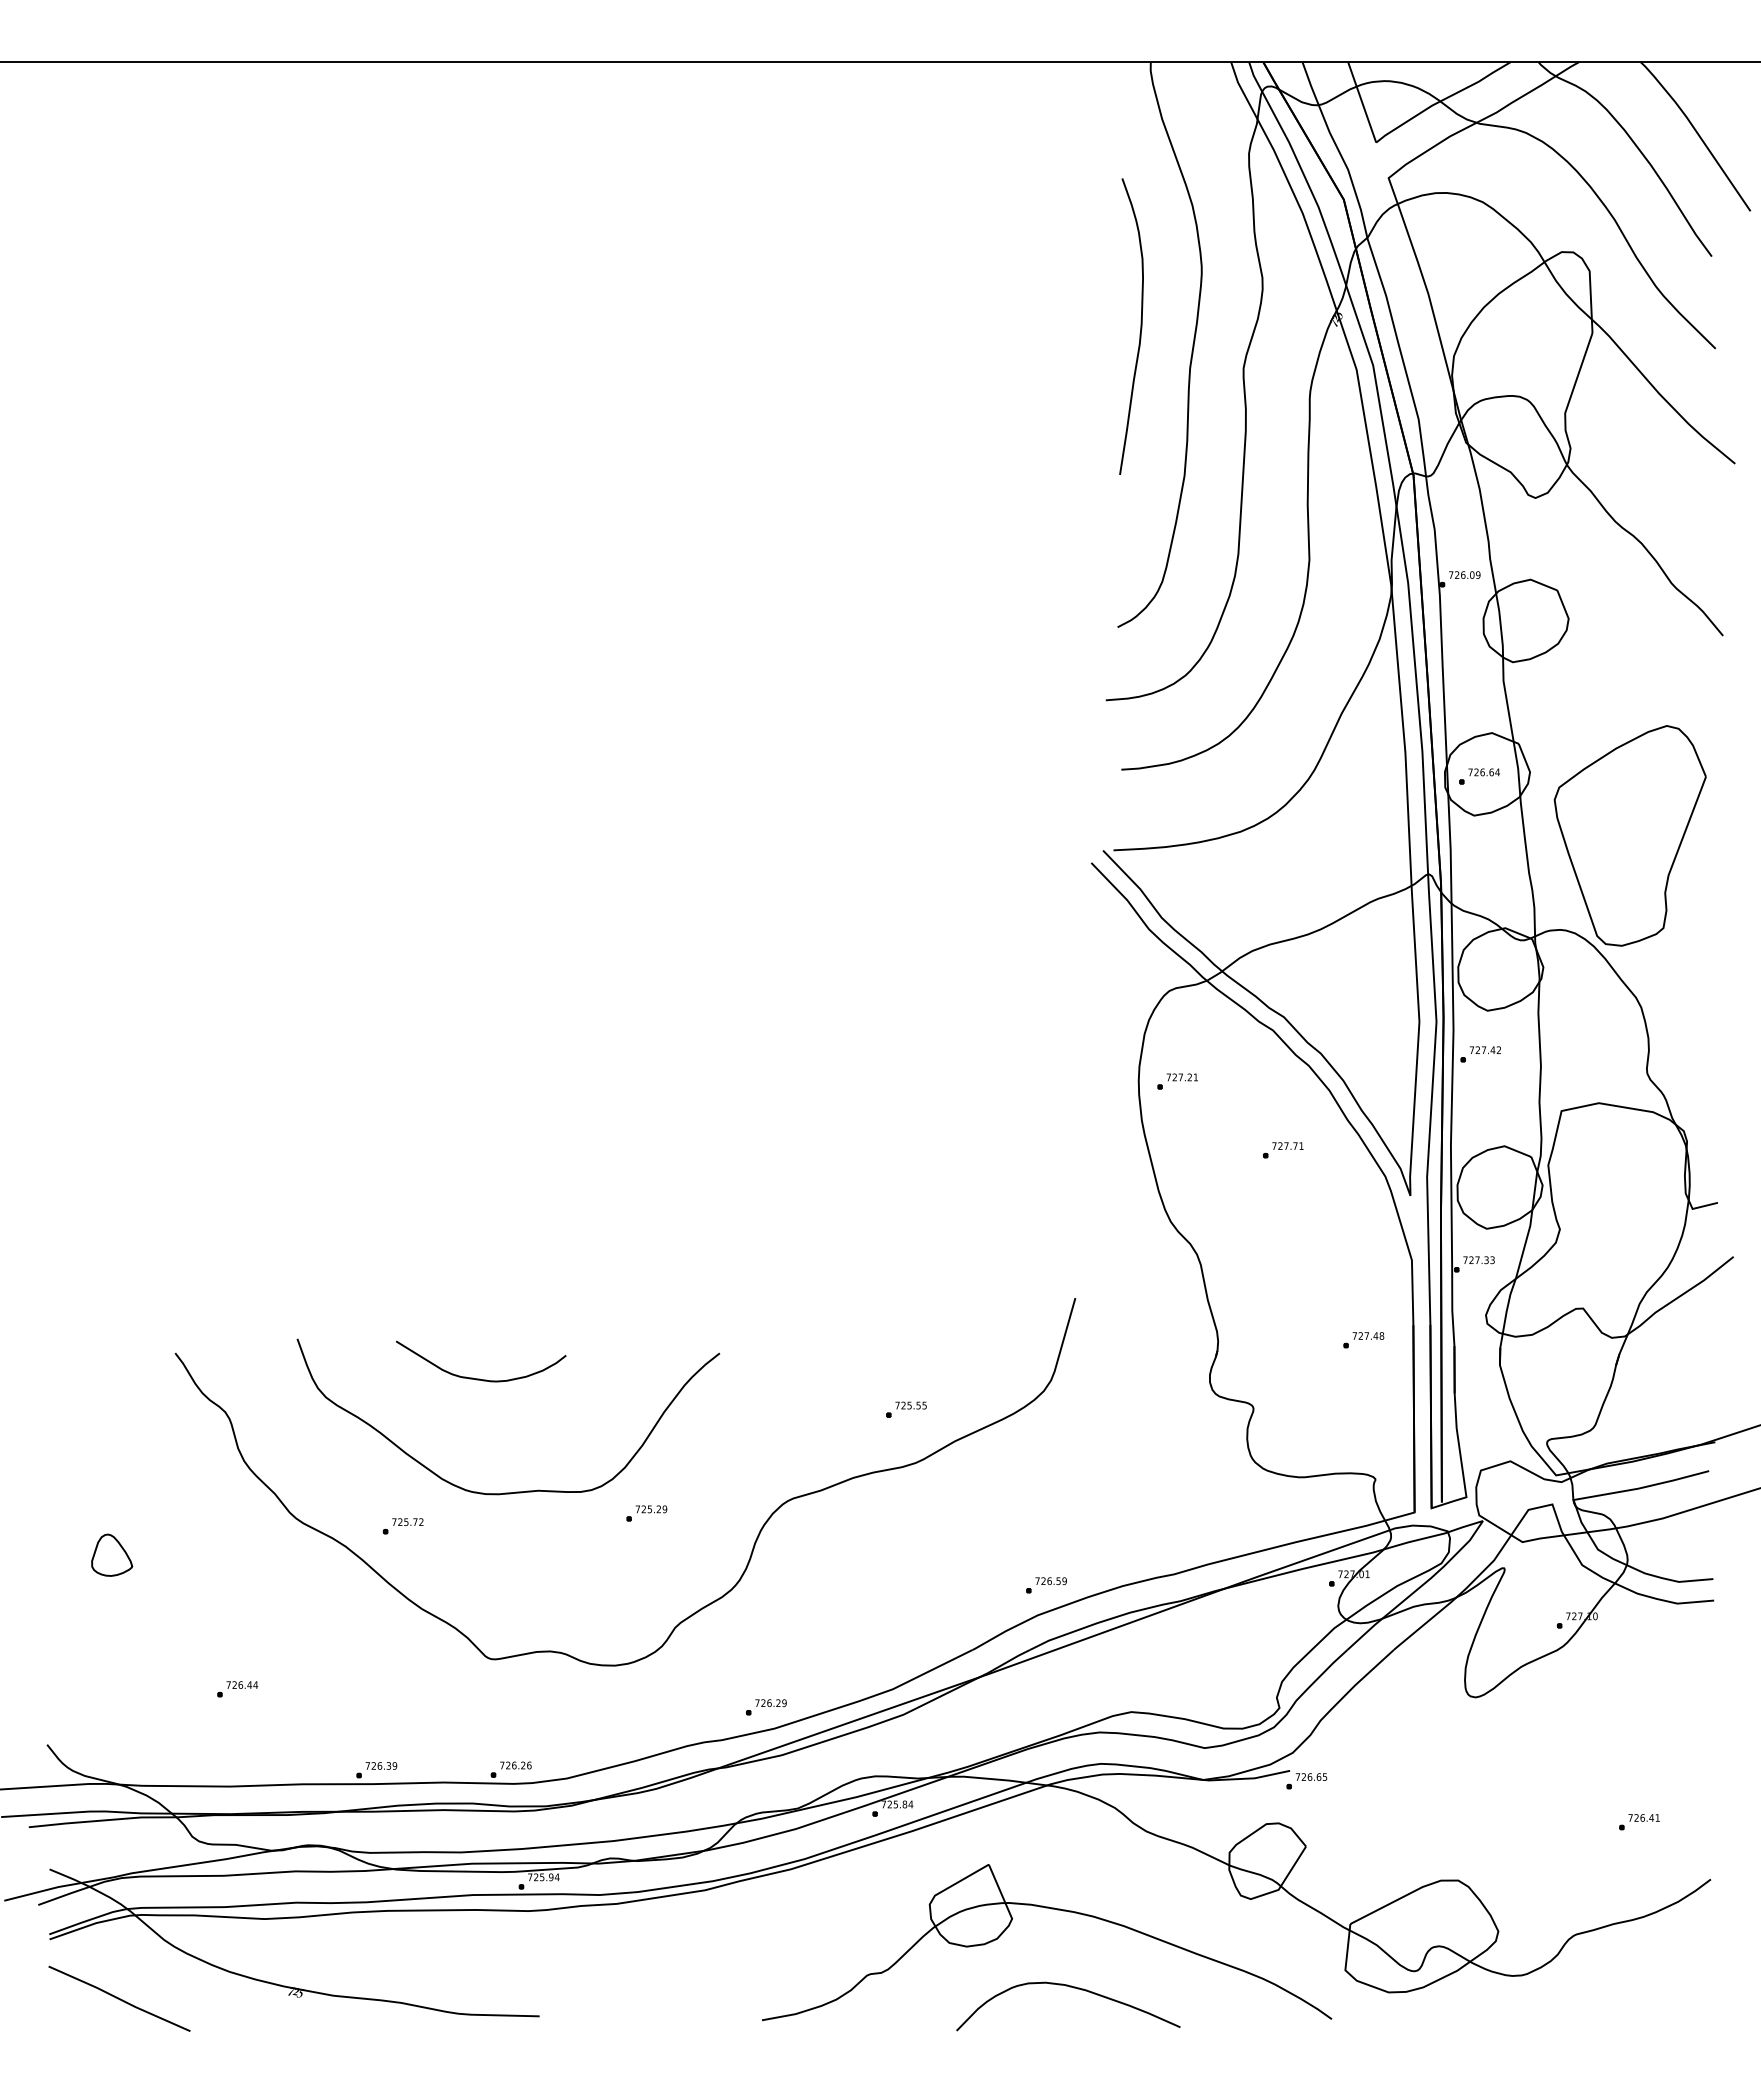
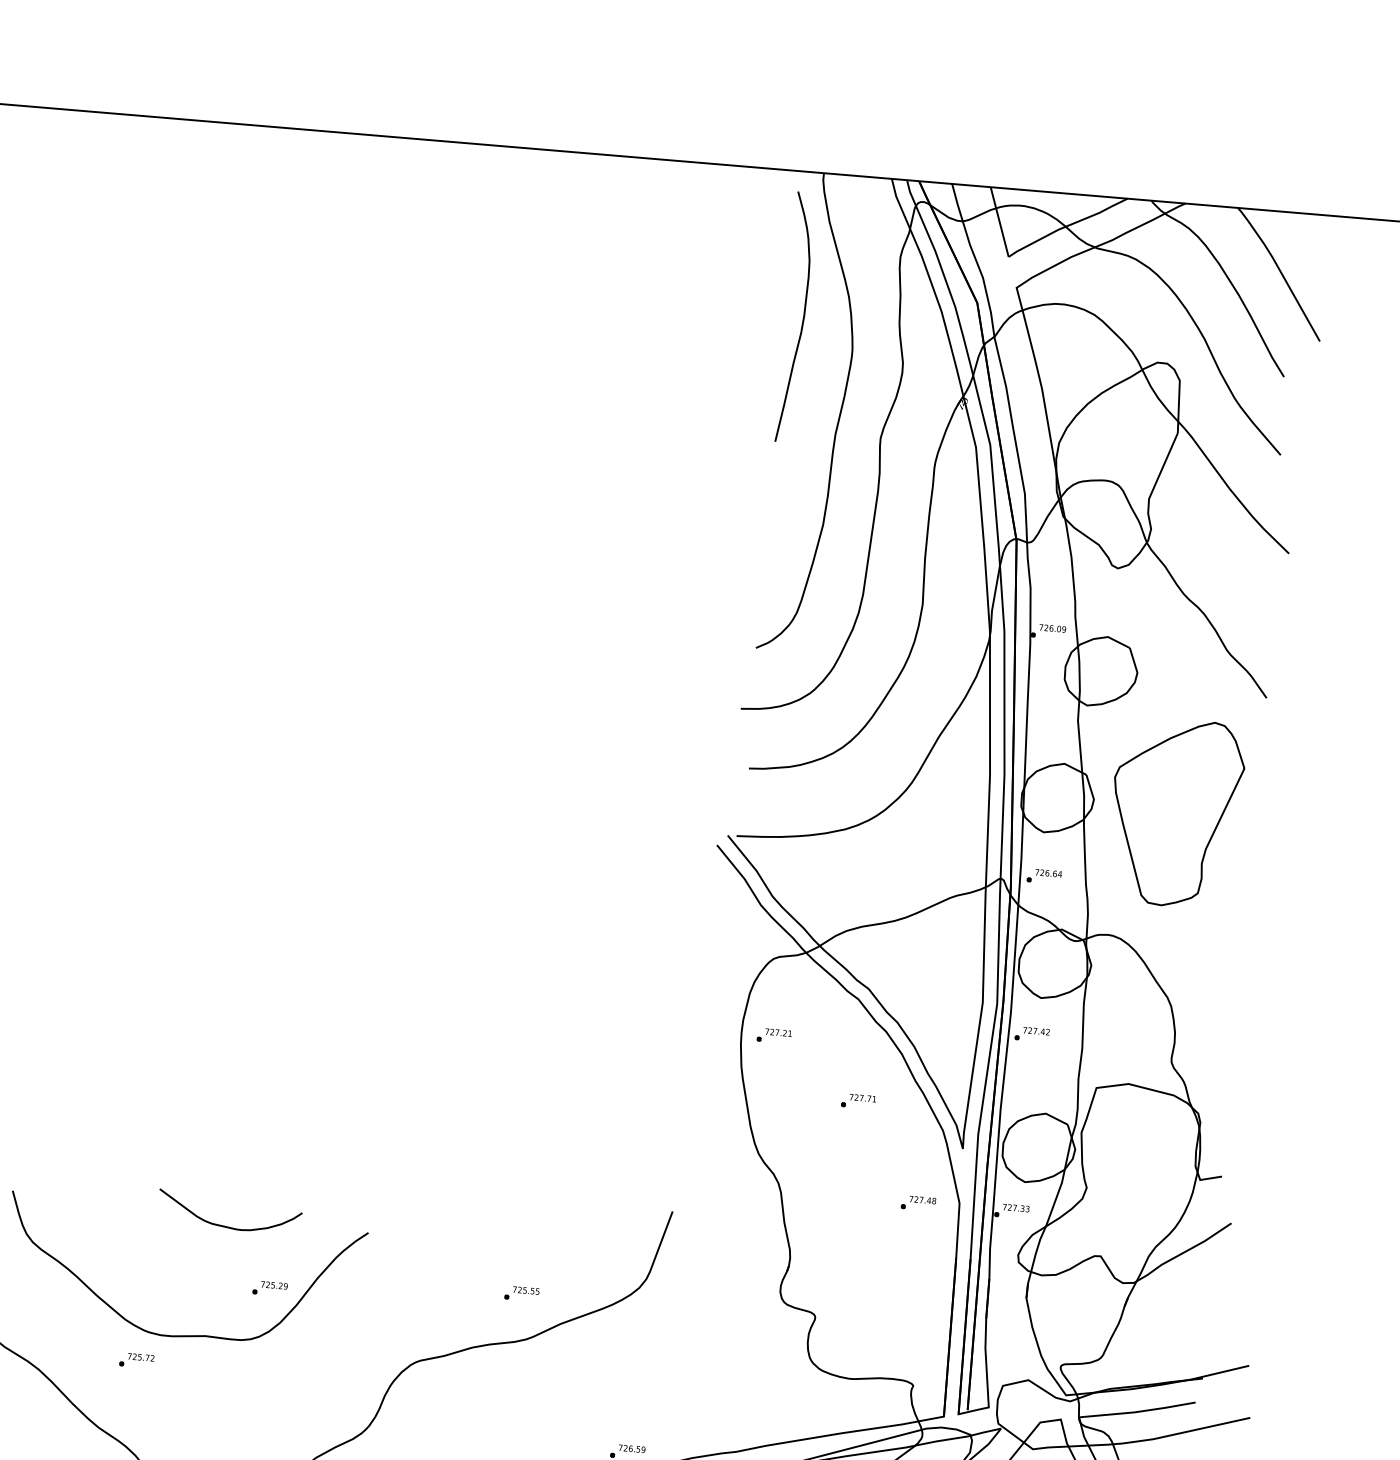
curve: (1140, 326) -> (803, 317), moved
part: (1479, 776) -> (1044, 876), moved
part: (1629, 835) -> (1175, 812), moved
part: (1363, 1340) -> (918, 1203), moved
curve: (479, 1378) -> (227, 1226), moved
part: (646, 1513) -> (269, 1288), moved
part: (402, 1526) -> (136, 1360), moved

